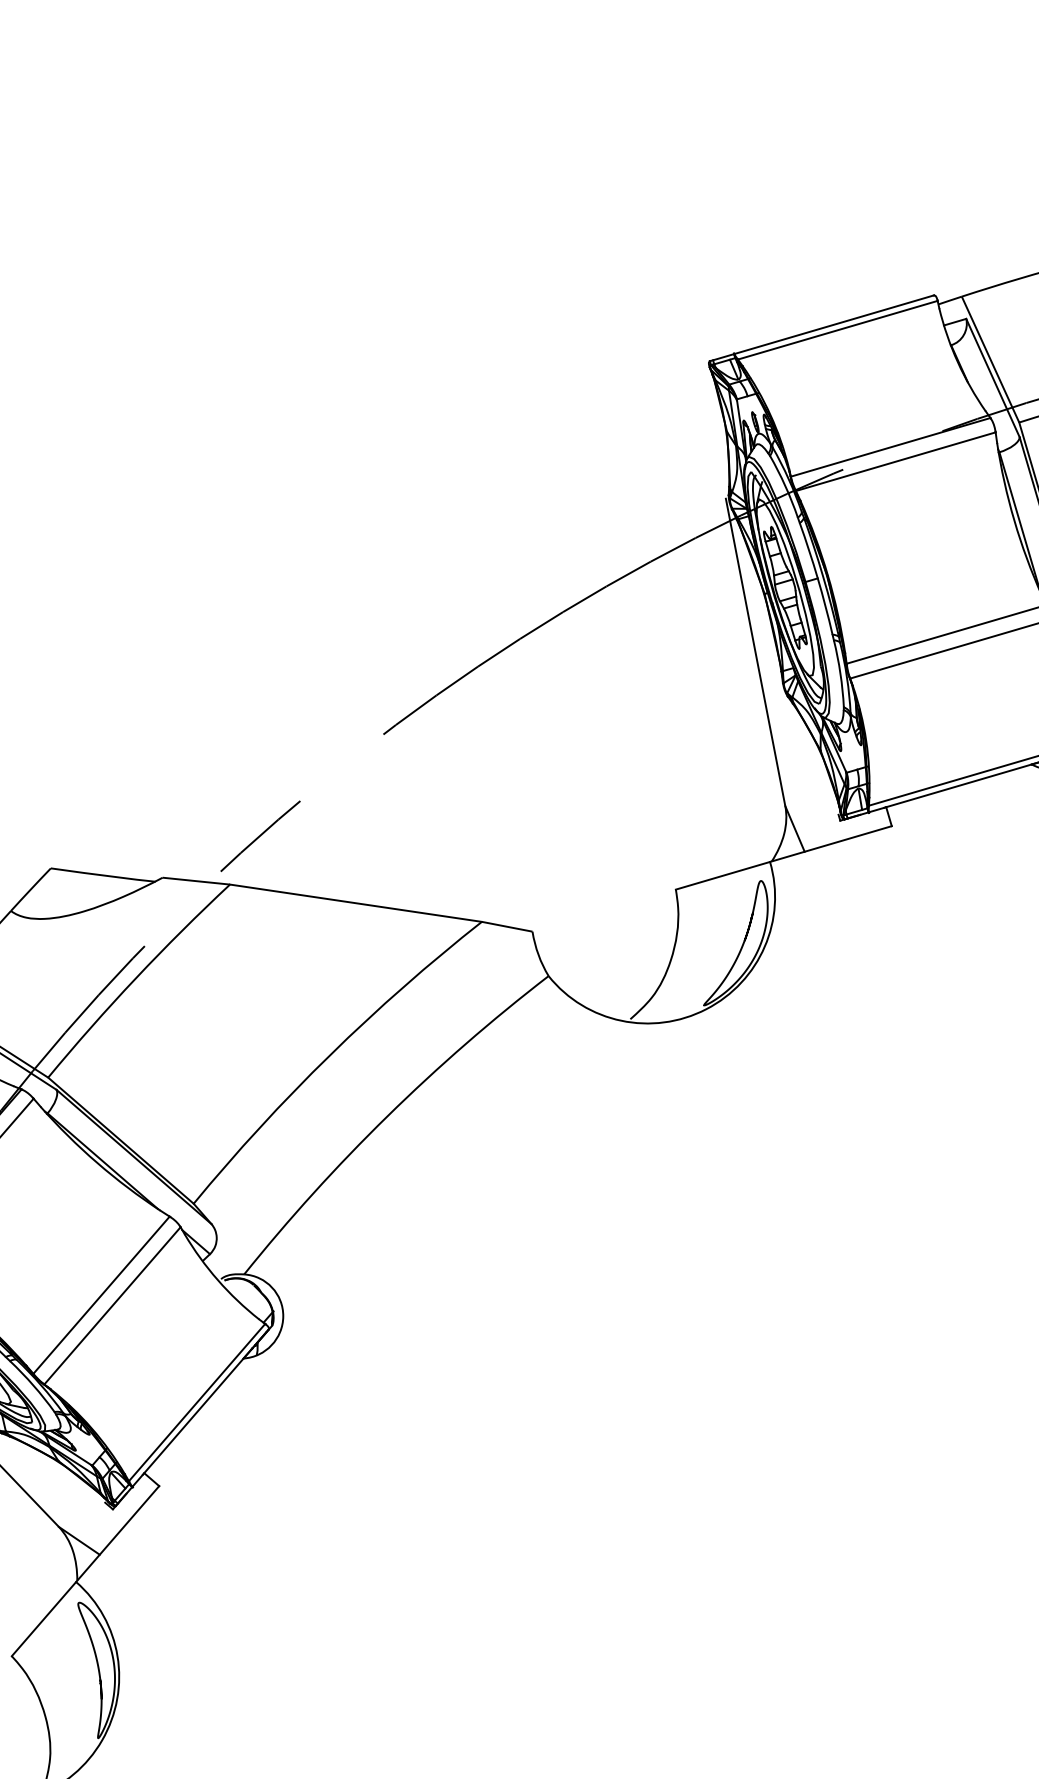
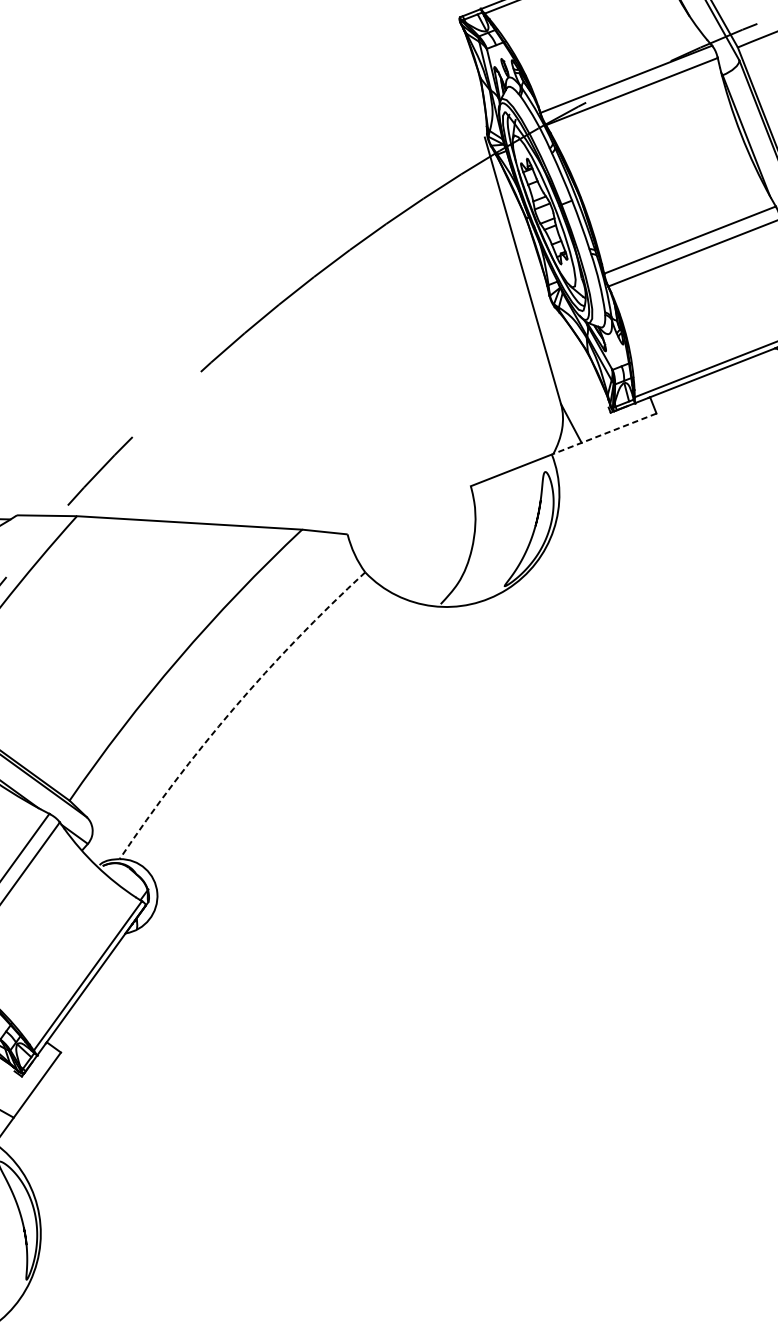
line: (830, 844) -> (603, 434), solid -> dashed
arc: (387, 1116) -> (233, 708), solid -> dashed

